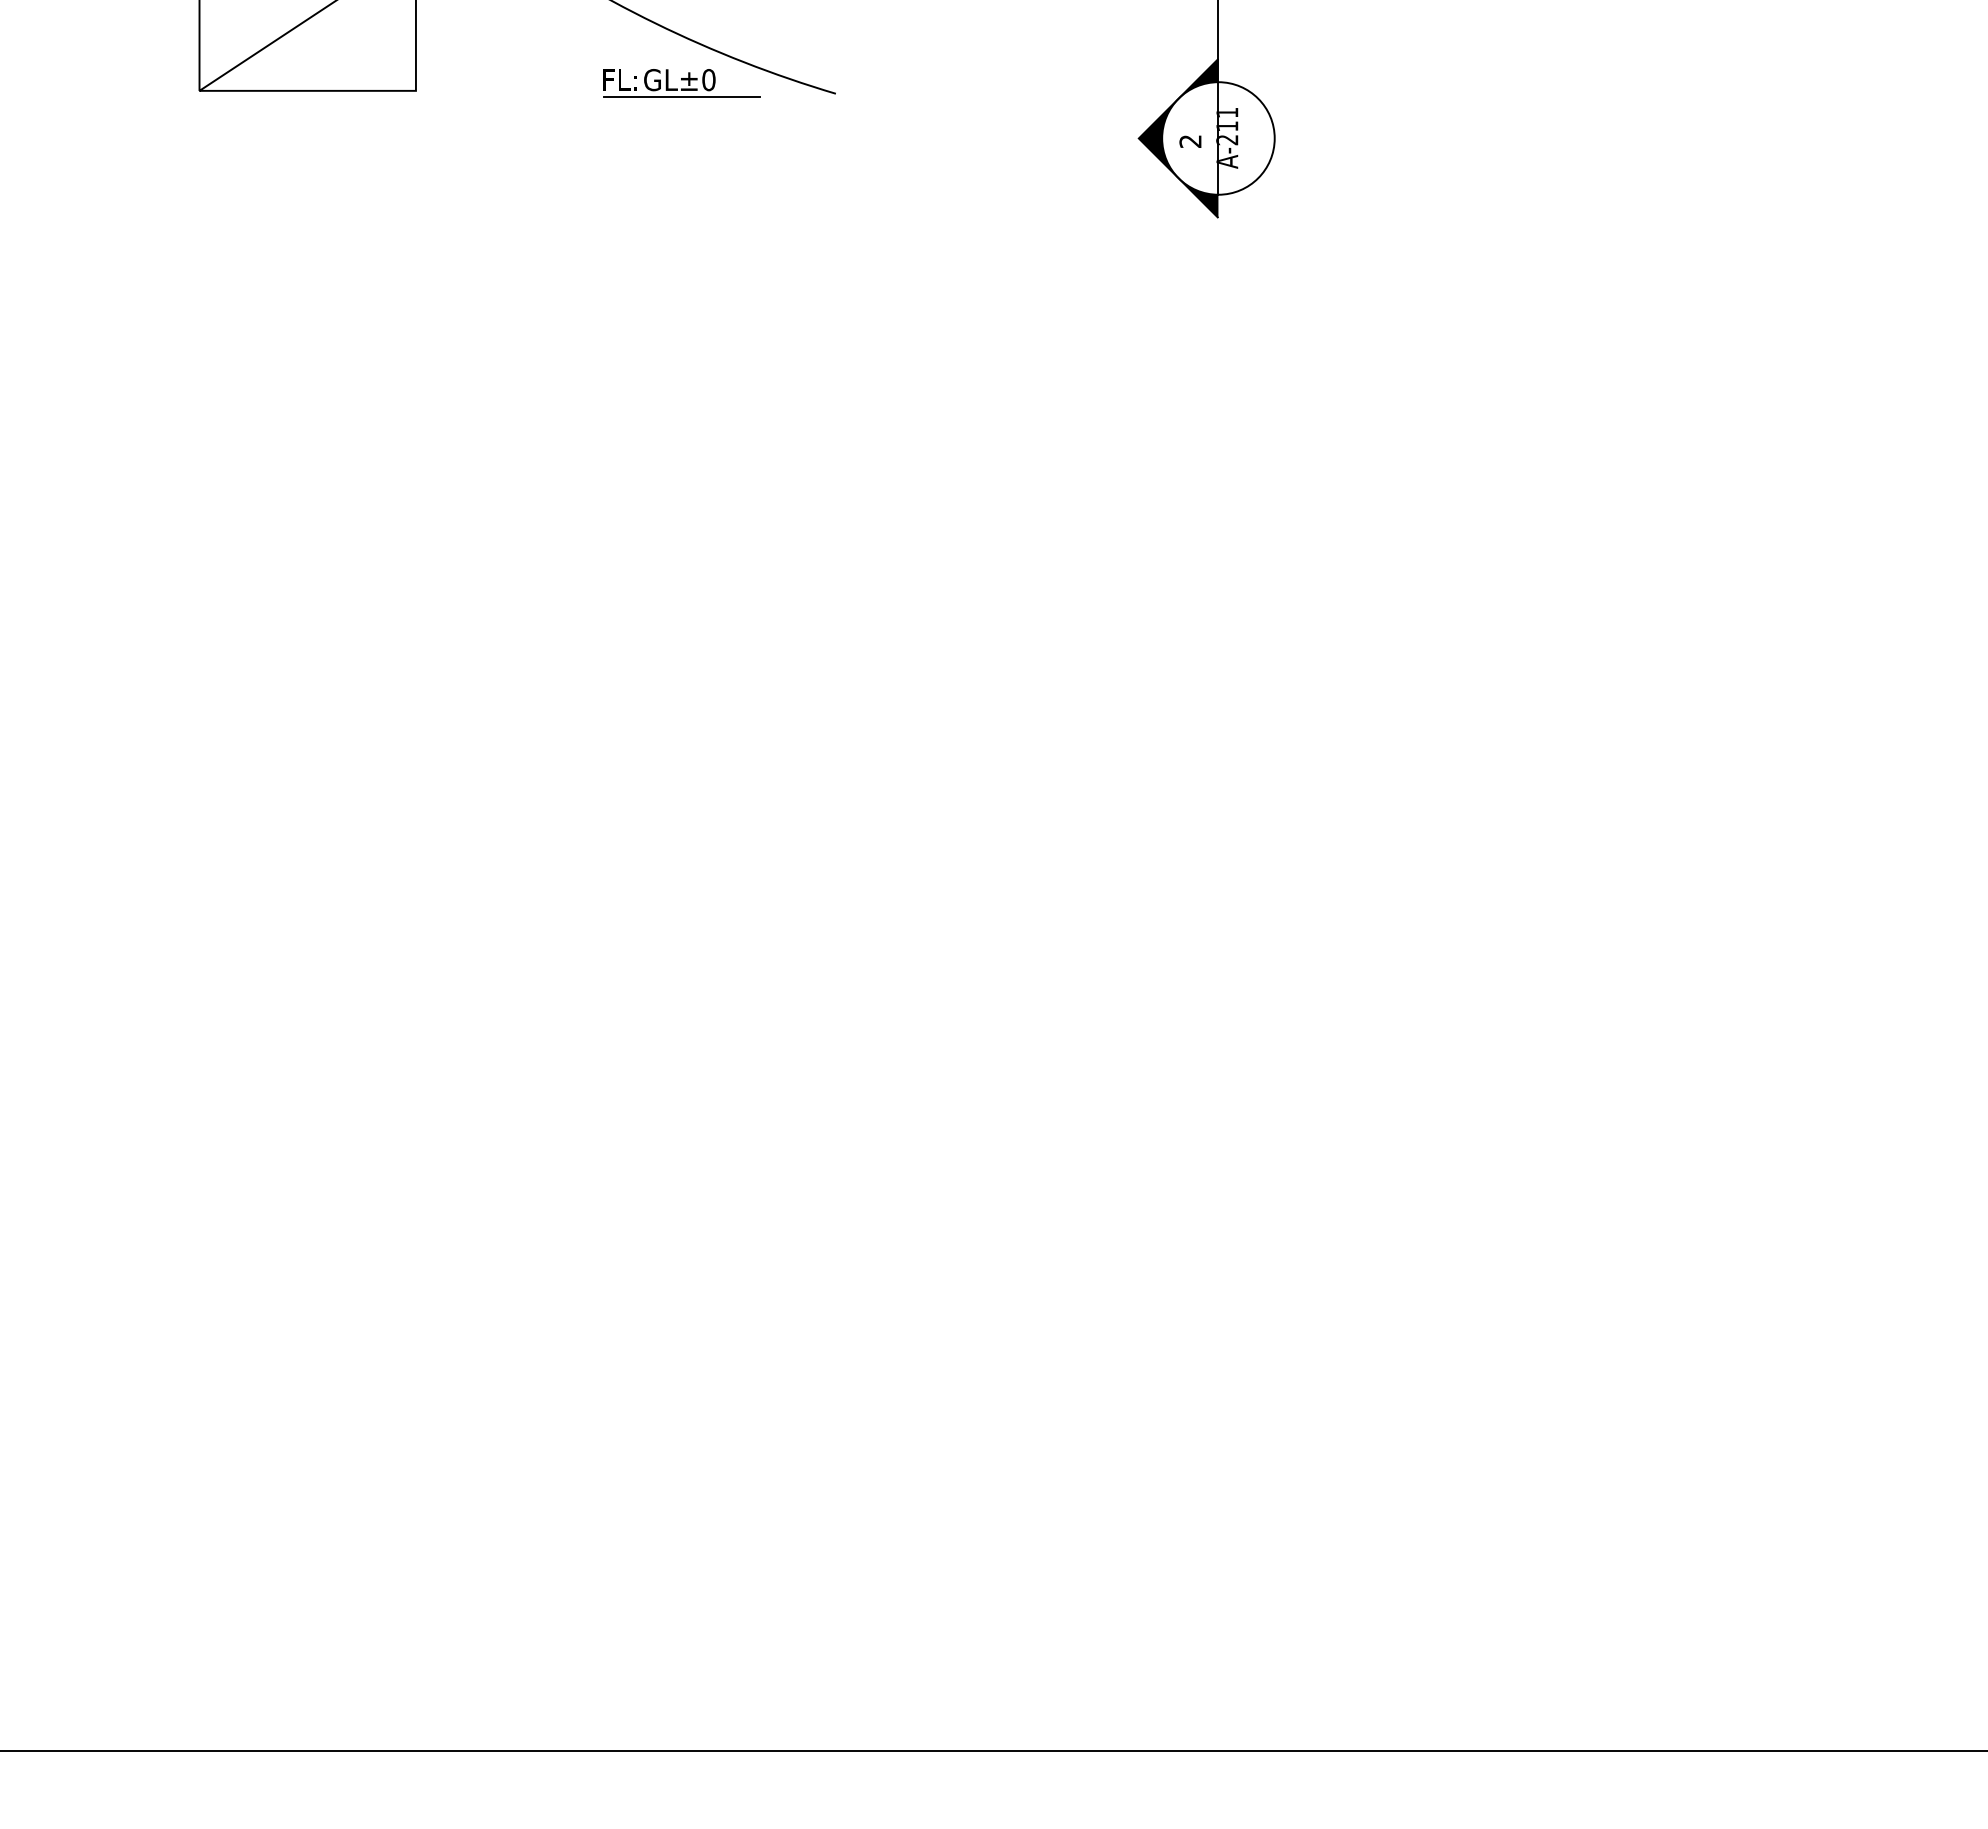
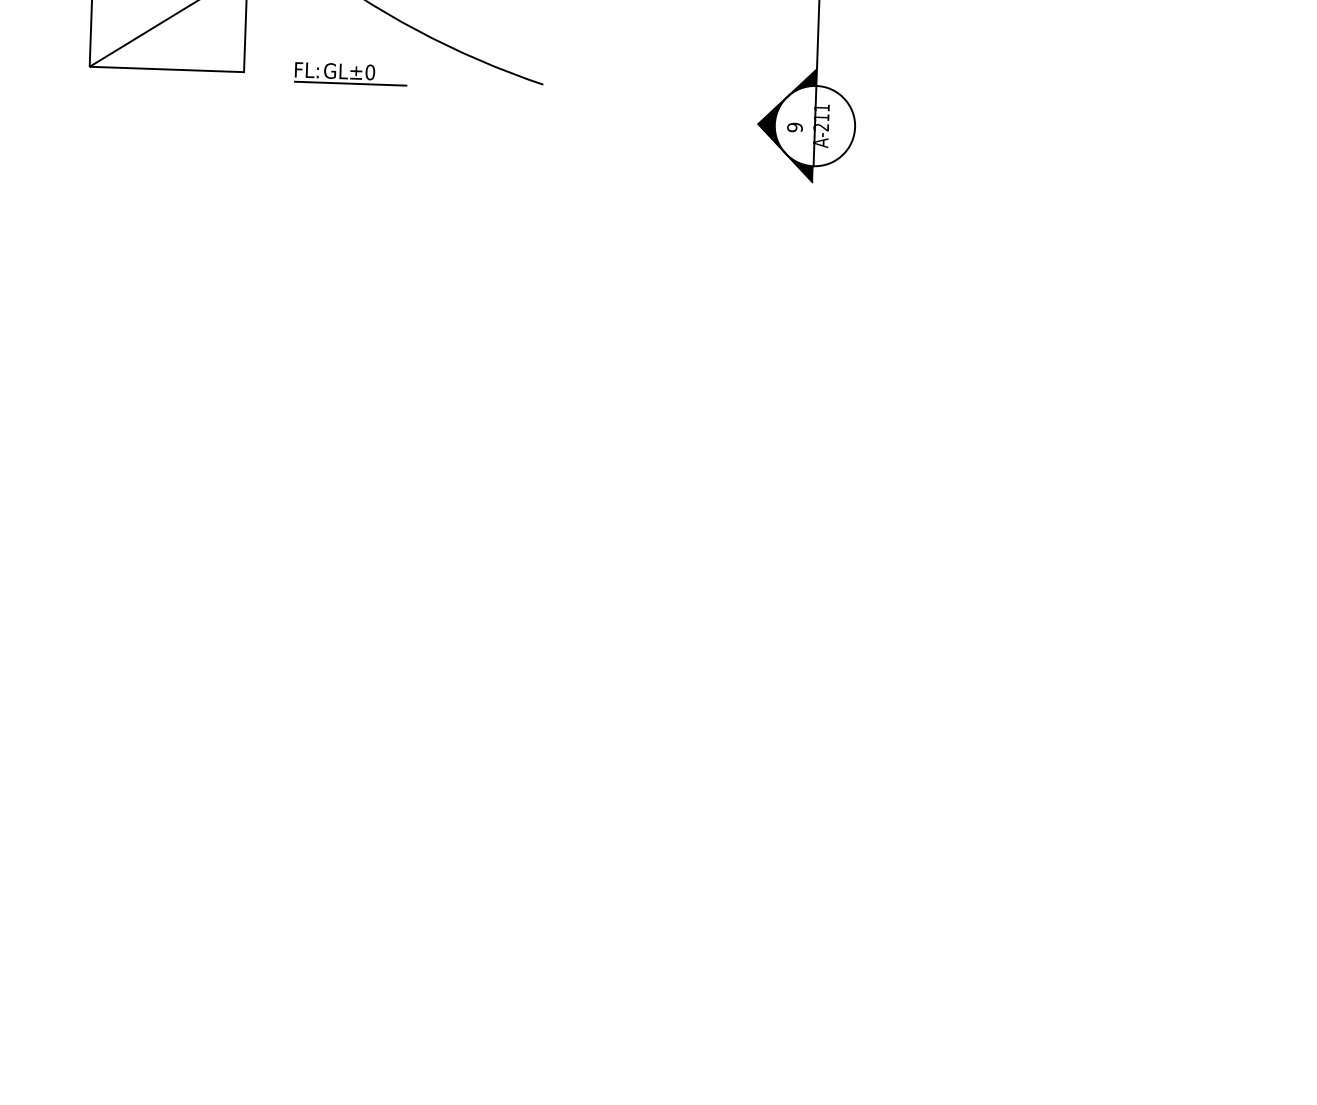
part: (681, 83) -> (350, 74), moved
text: (1190, 141) -> (794, 127), 2 -> 9

